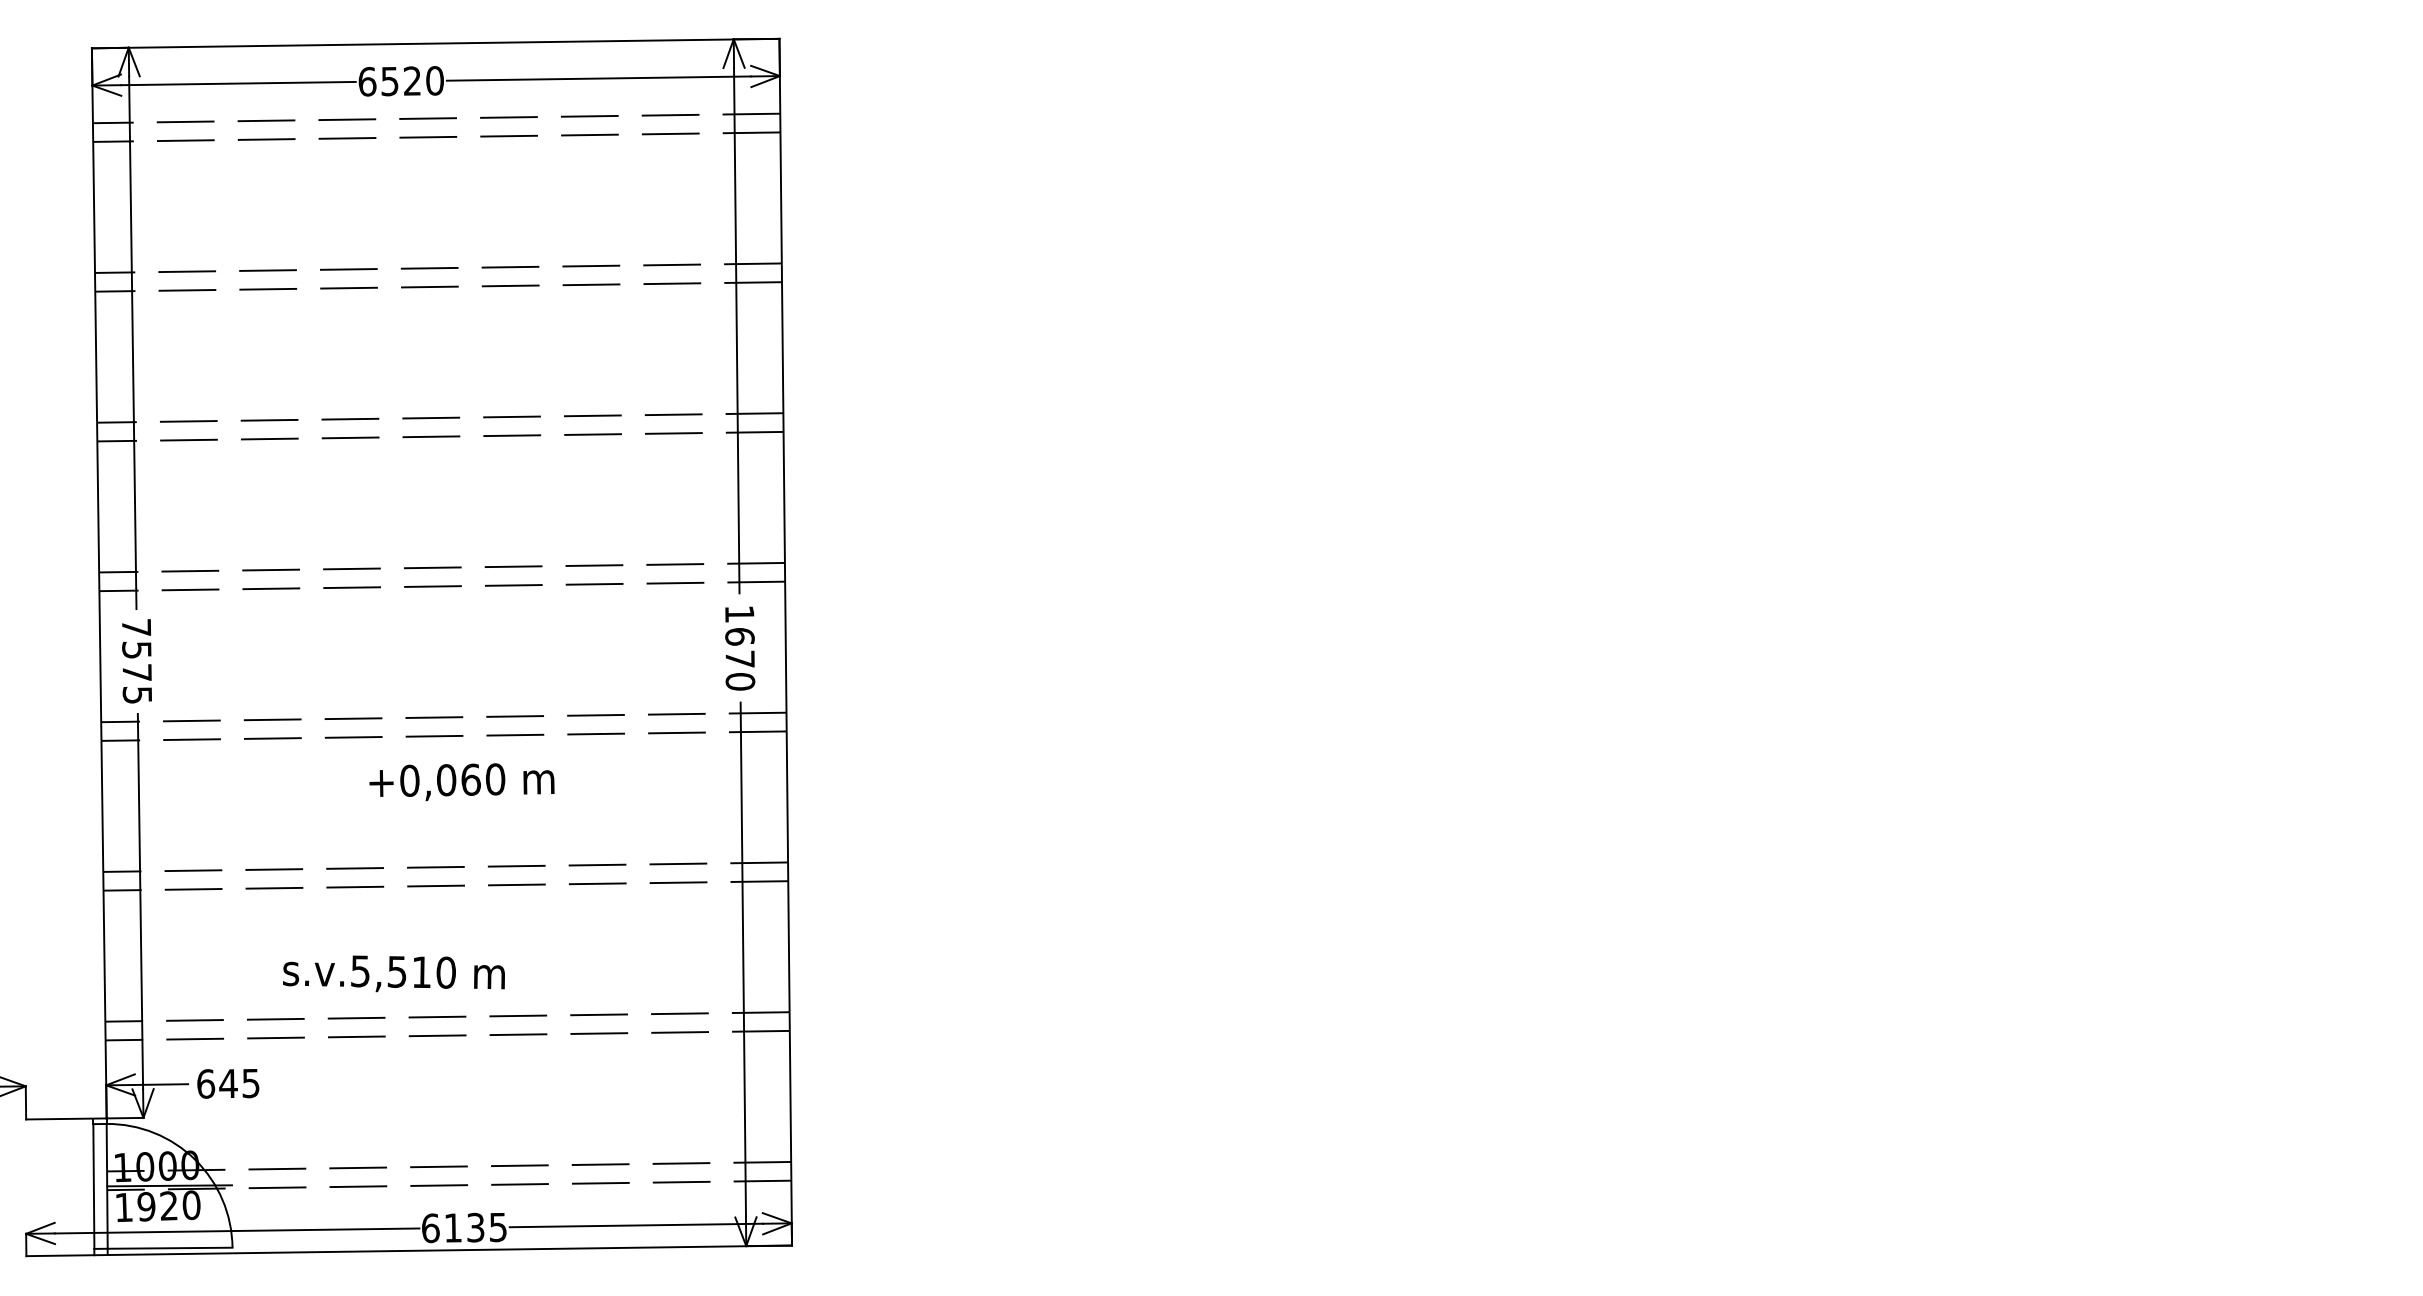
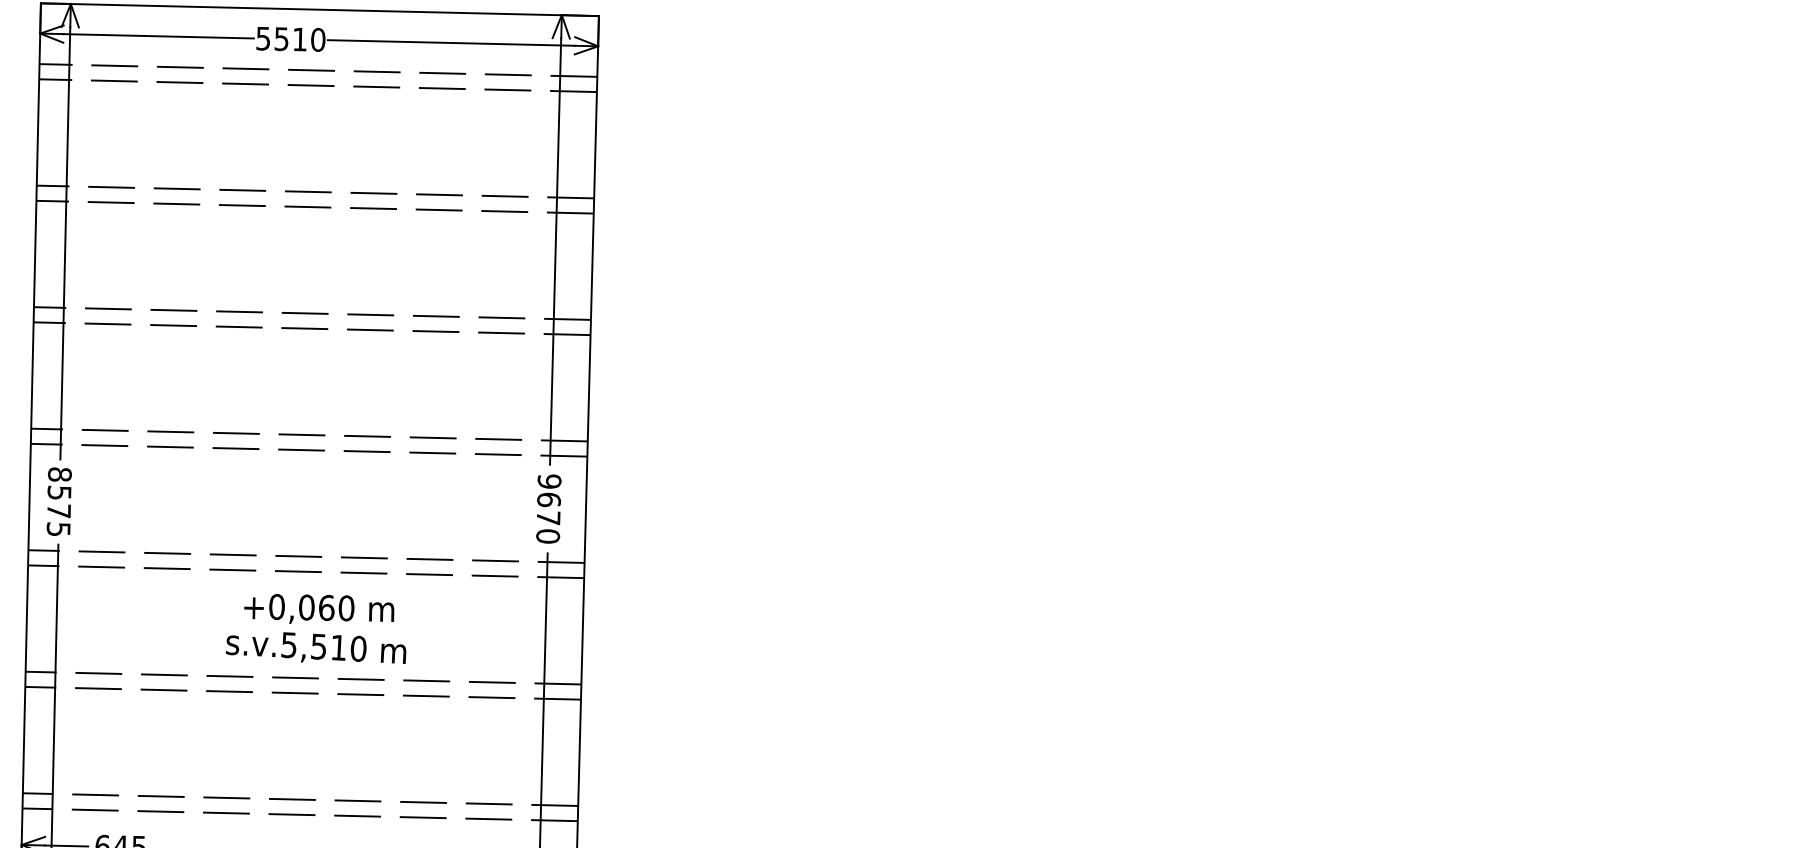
text: (389, 81) -> (281, 39), 6520 -> 5510
text: (739, 613) -> (549, 481), 1670 -> 9670
text: (136, 627) -> (59, 474), 7575 -> 8575
text: (393, 973) -> (315, 647), moved

